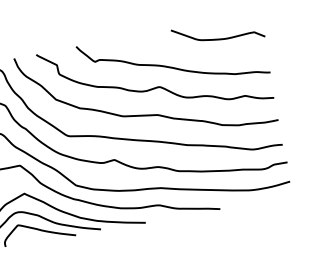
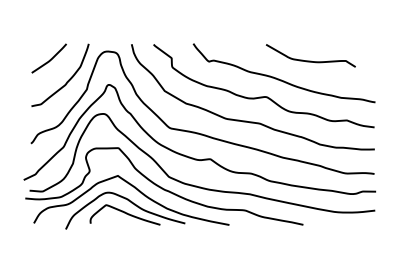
curve: (218, 38) -> (310, 60), moved

